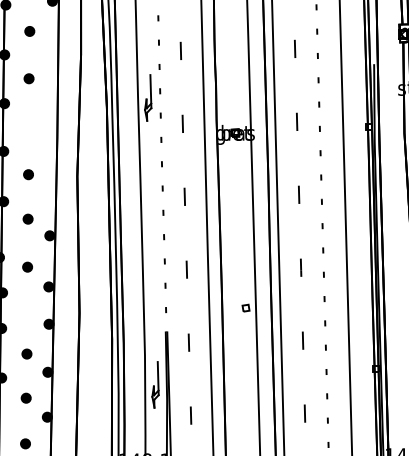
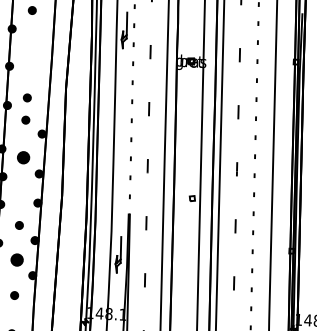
part: (28, 174) -> (27, 97), moved
part: (27, 266) -> (23, 157), size x1.6
part: (25, 397) -> (16, 259), size x1.6

